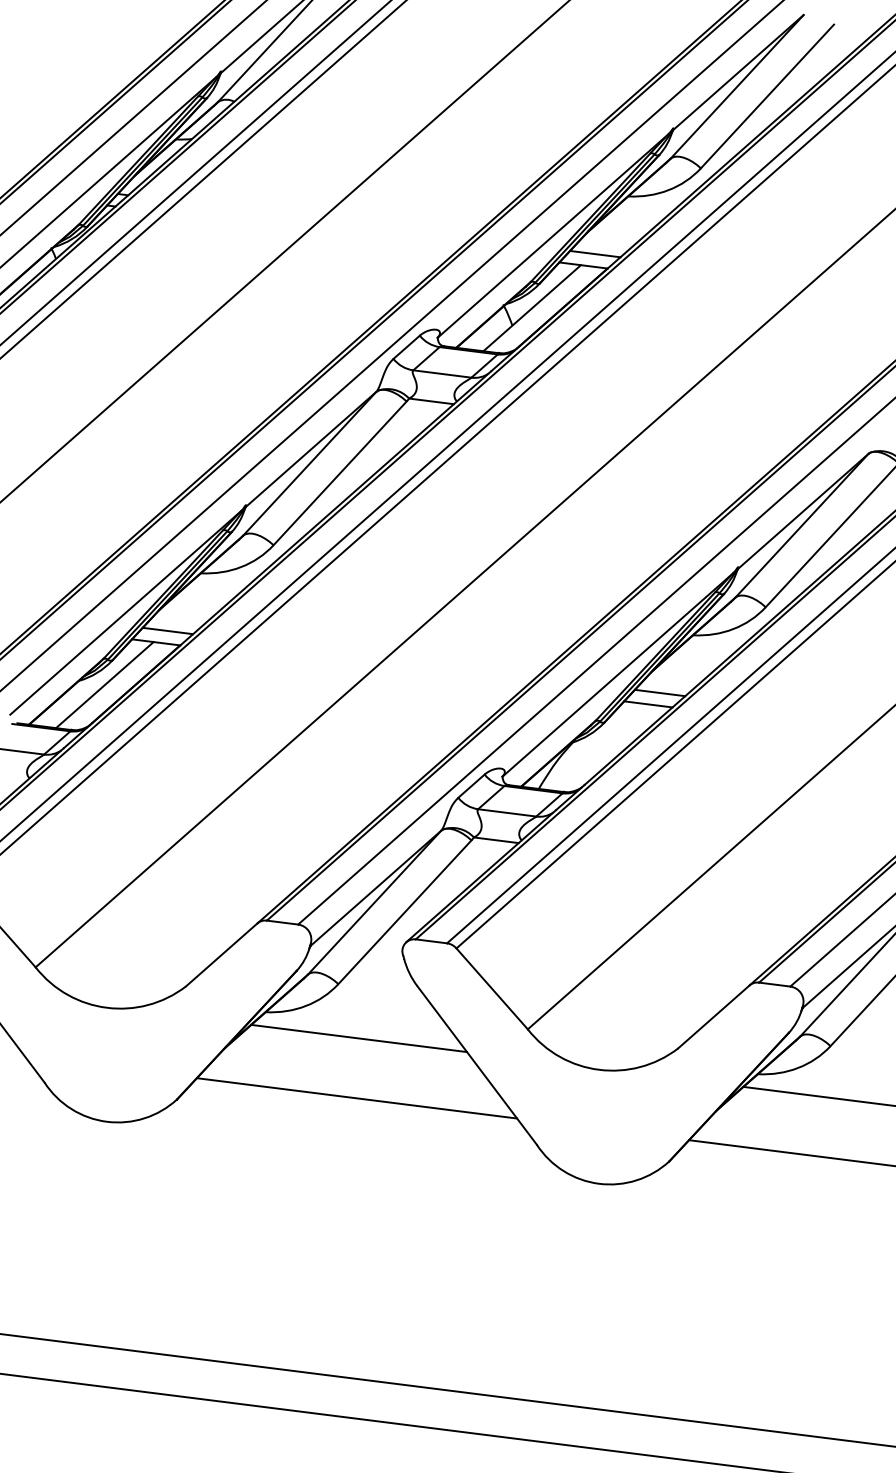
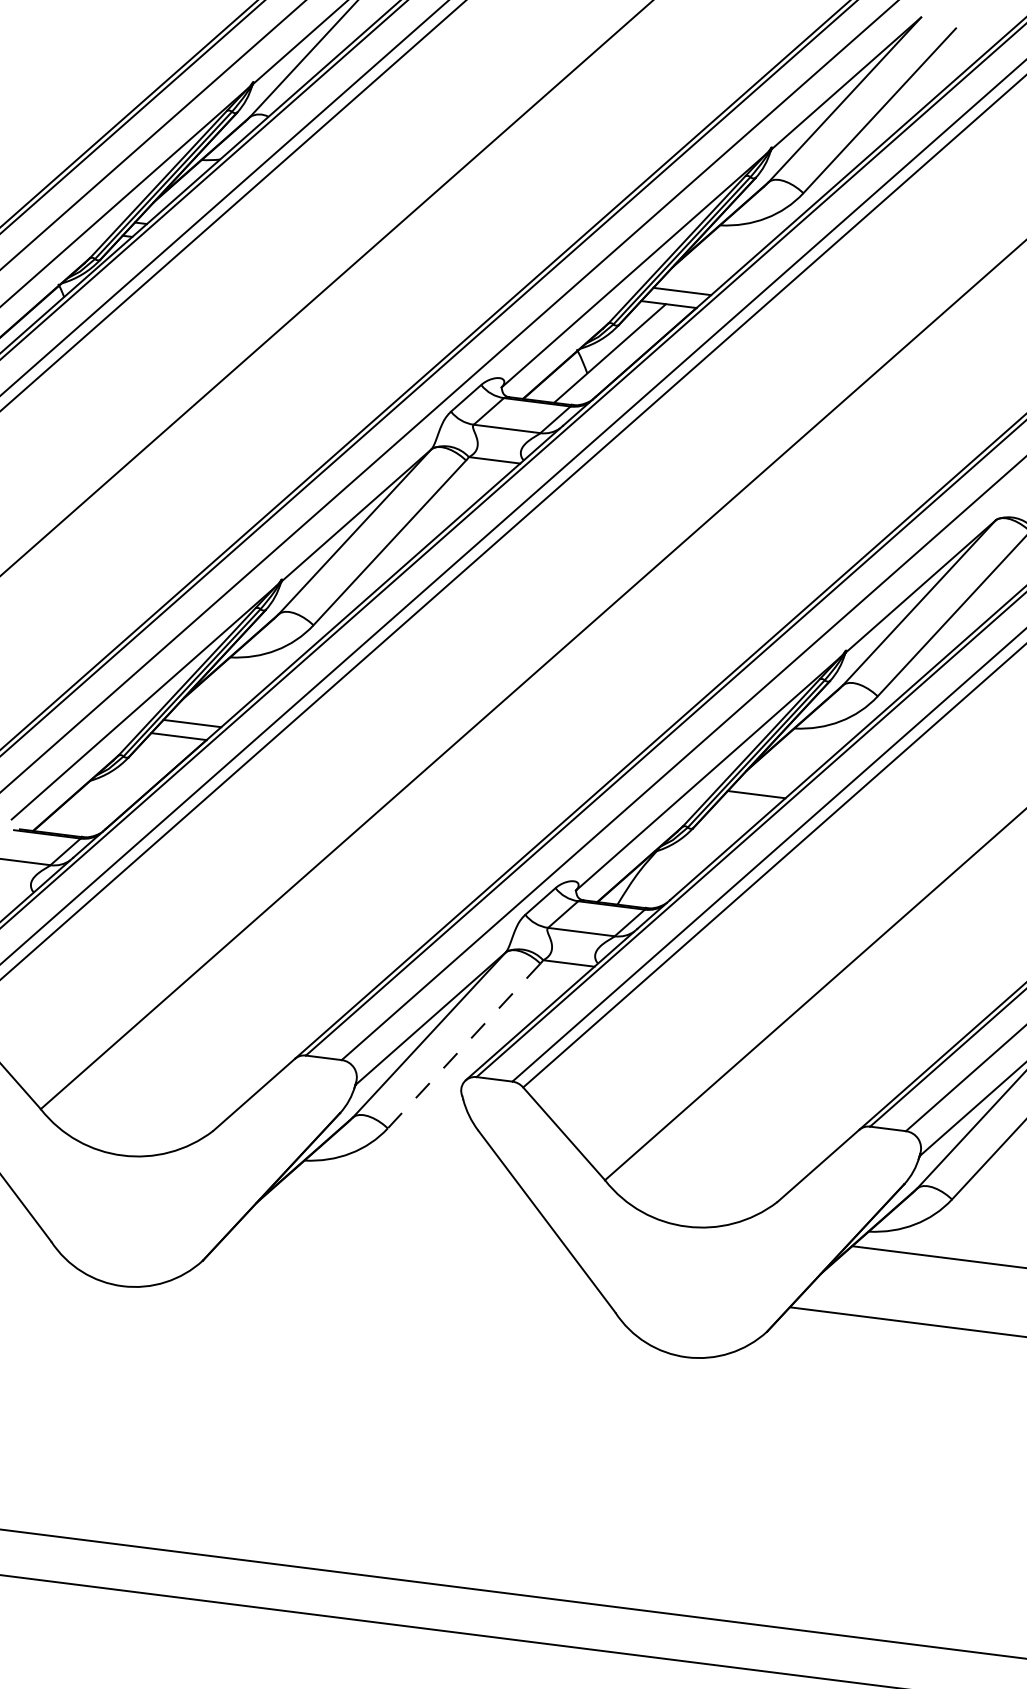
line: (105, 685) -> (120, 785), removed
line: (647, 704) -> (742, 807), removed
line: (404, 912) -> (463, 1046), solid -> dashed
line: (359, 1038) -> (411, 1190), removed
line: (356, 1098) -> (408, 1259), removed

